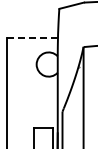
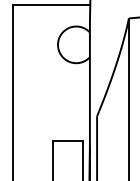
line: (32, 38) -> (51, 5), dashed -> solid

